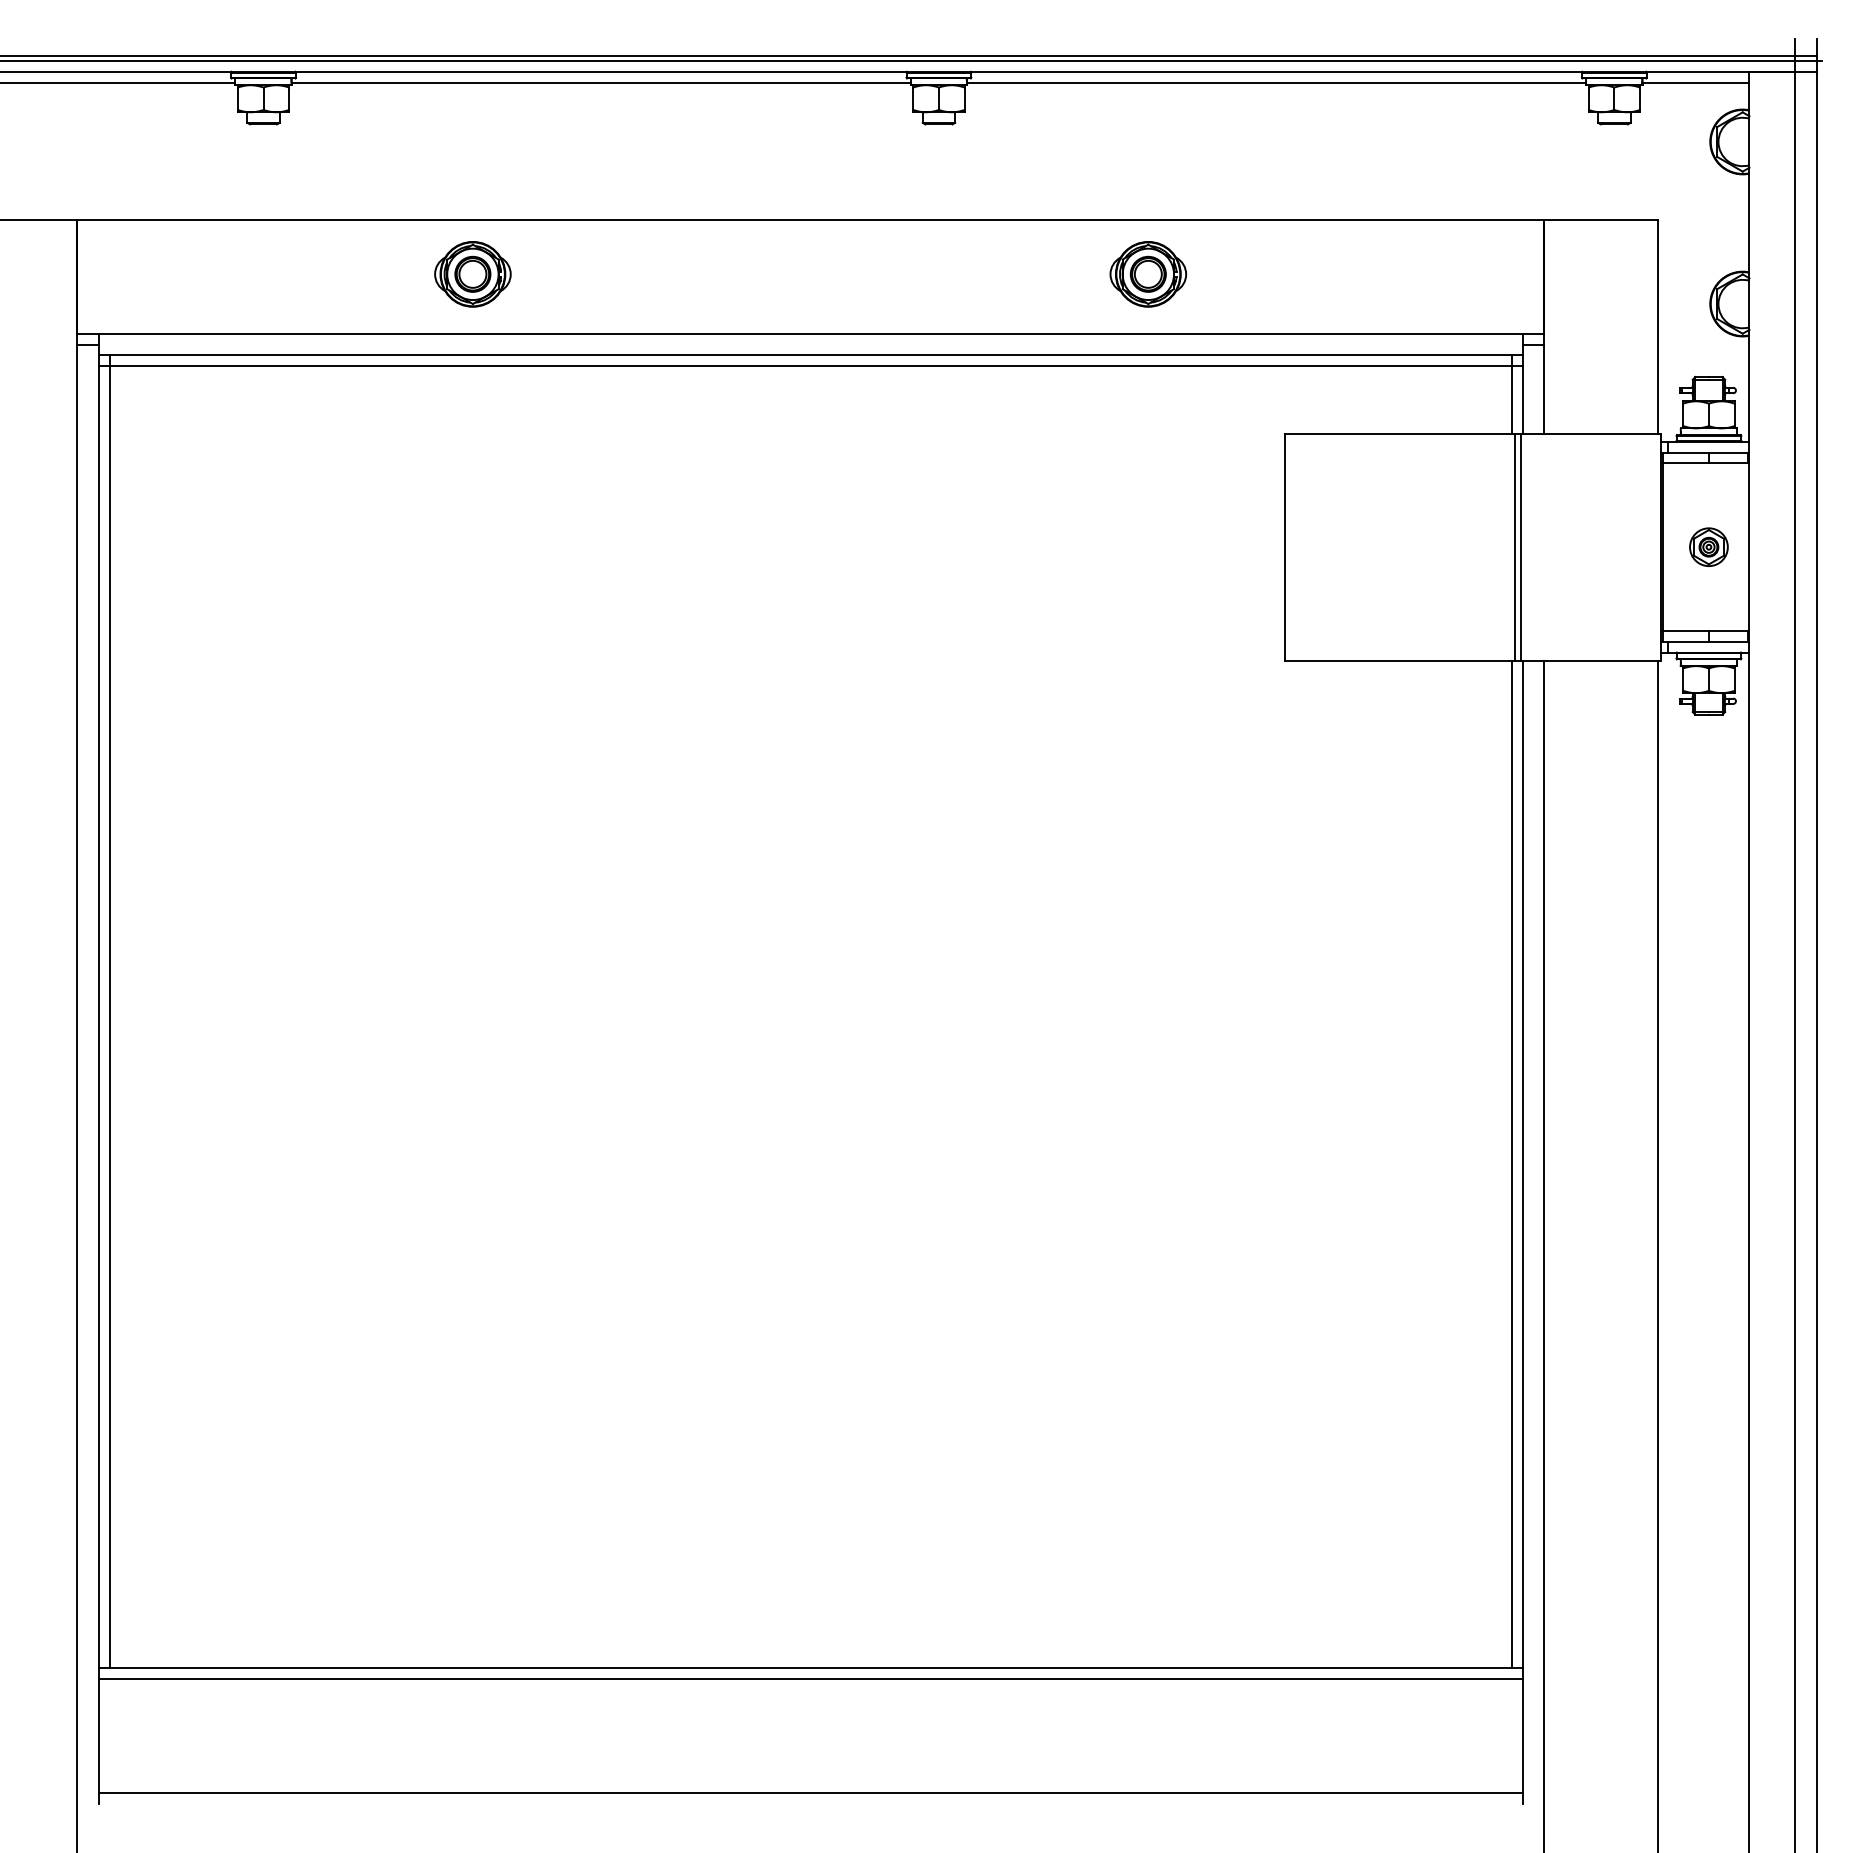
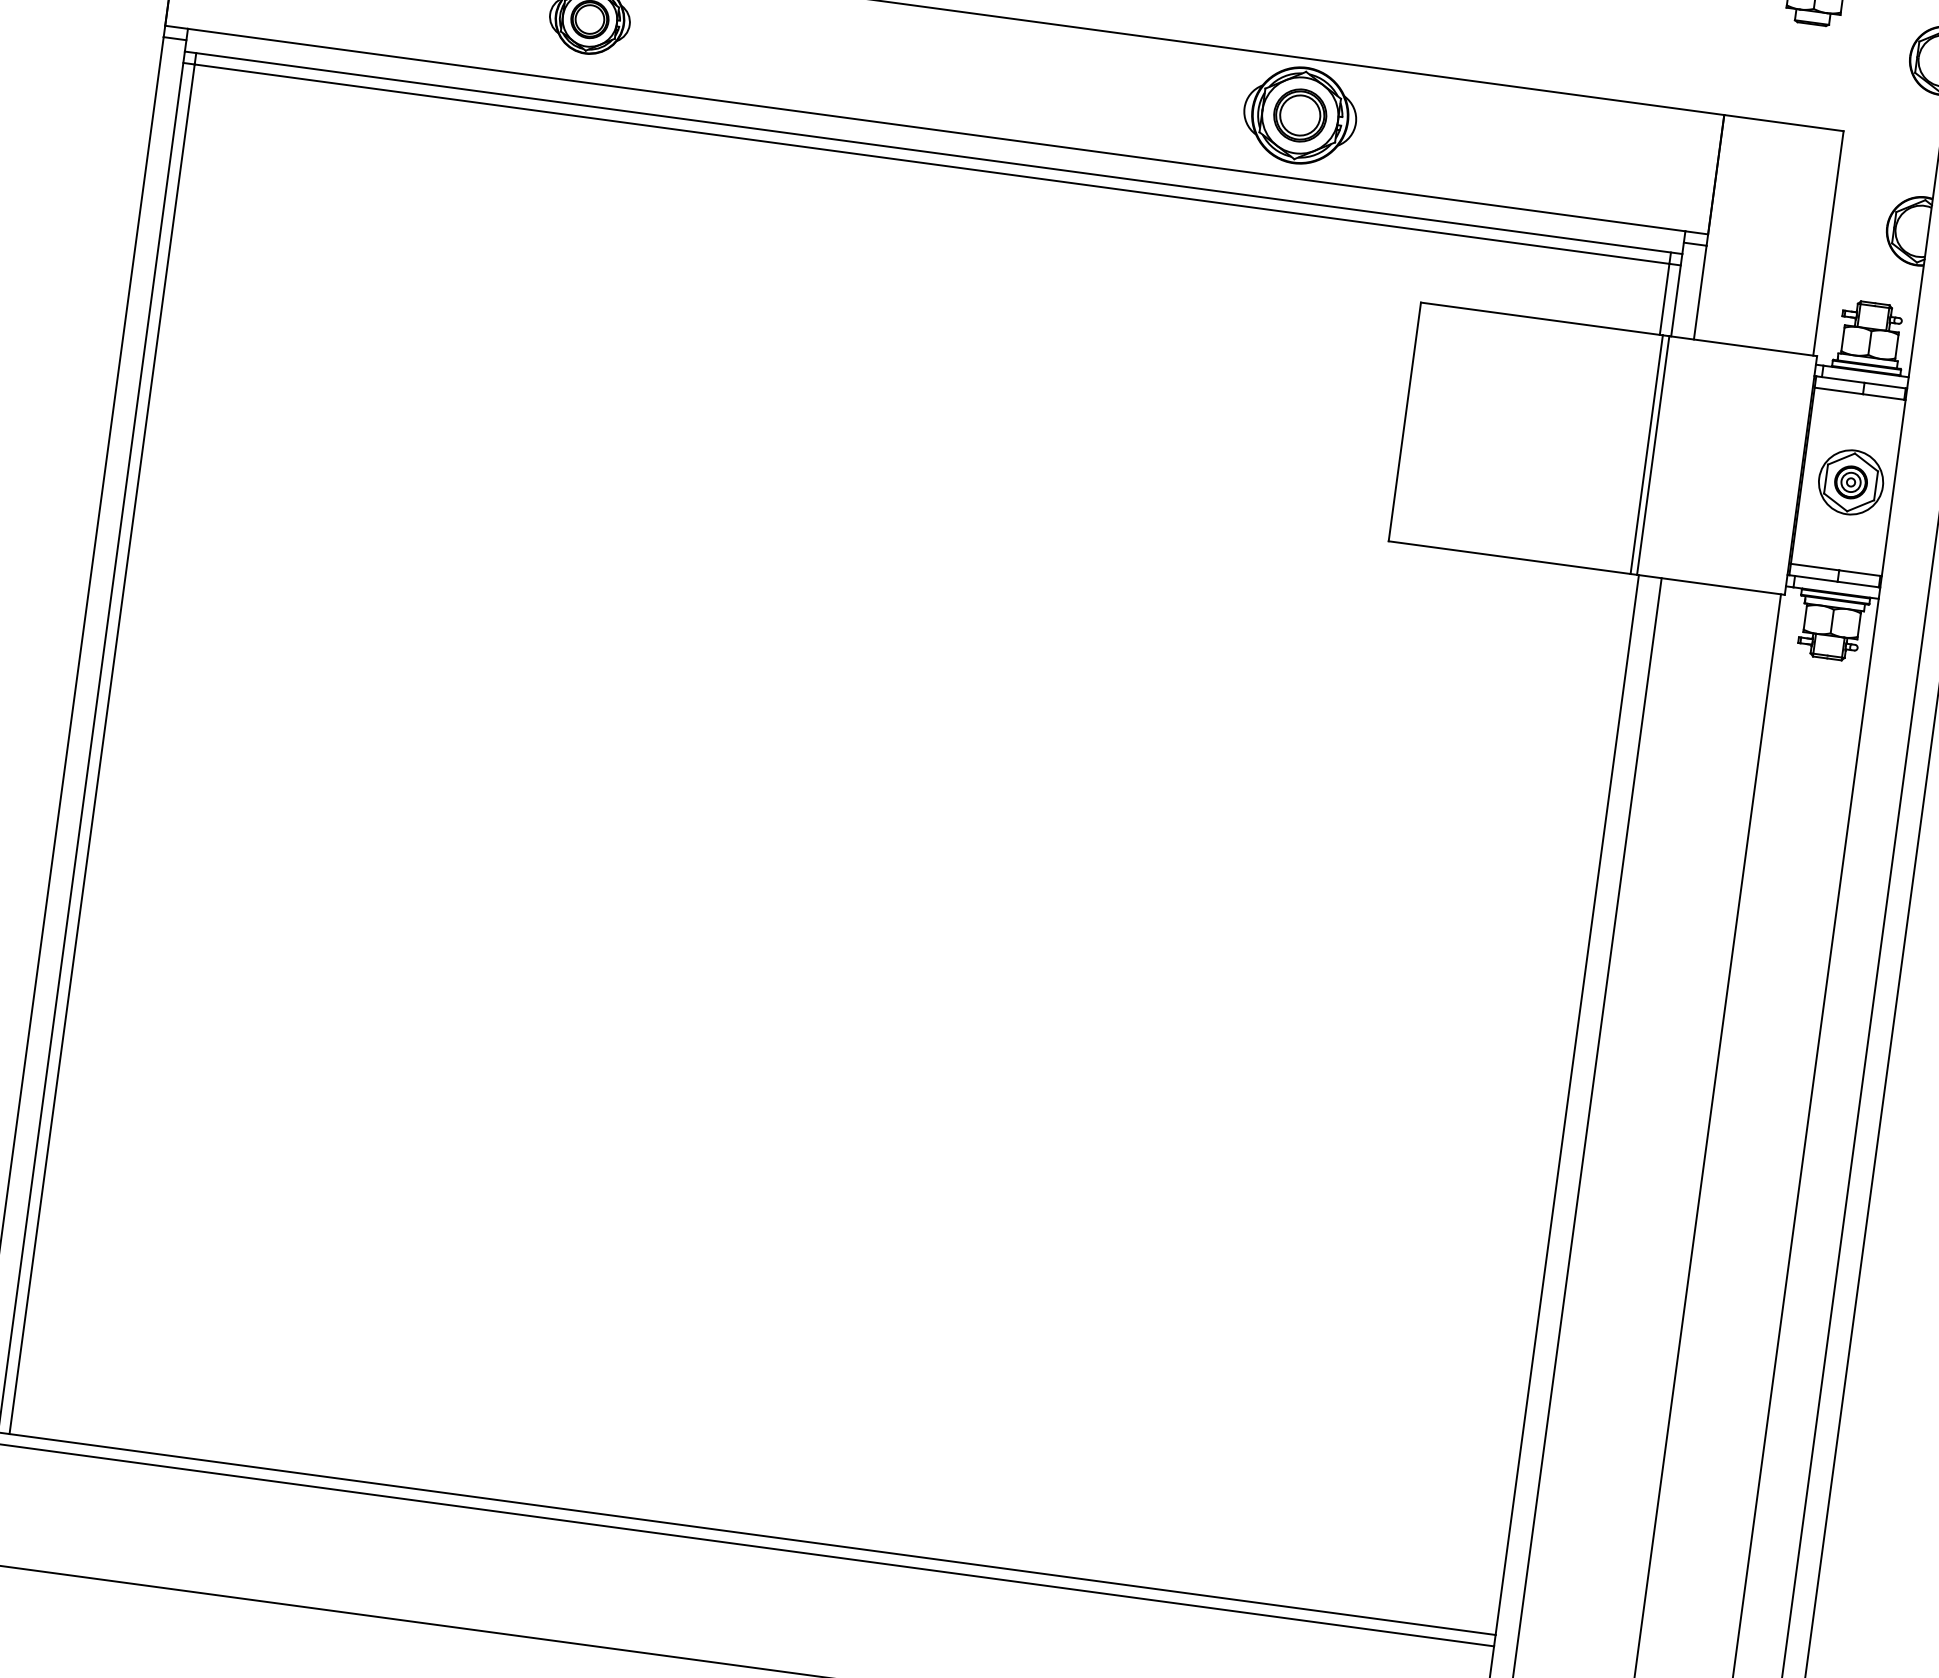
part: (1148, 274) -> (1300, 115), size x1.4
part: (1708, 546) -> (1850, 481), size x1.6
line: (1511, 1164) -> (1555, 1103), removed

